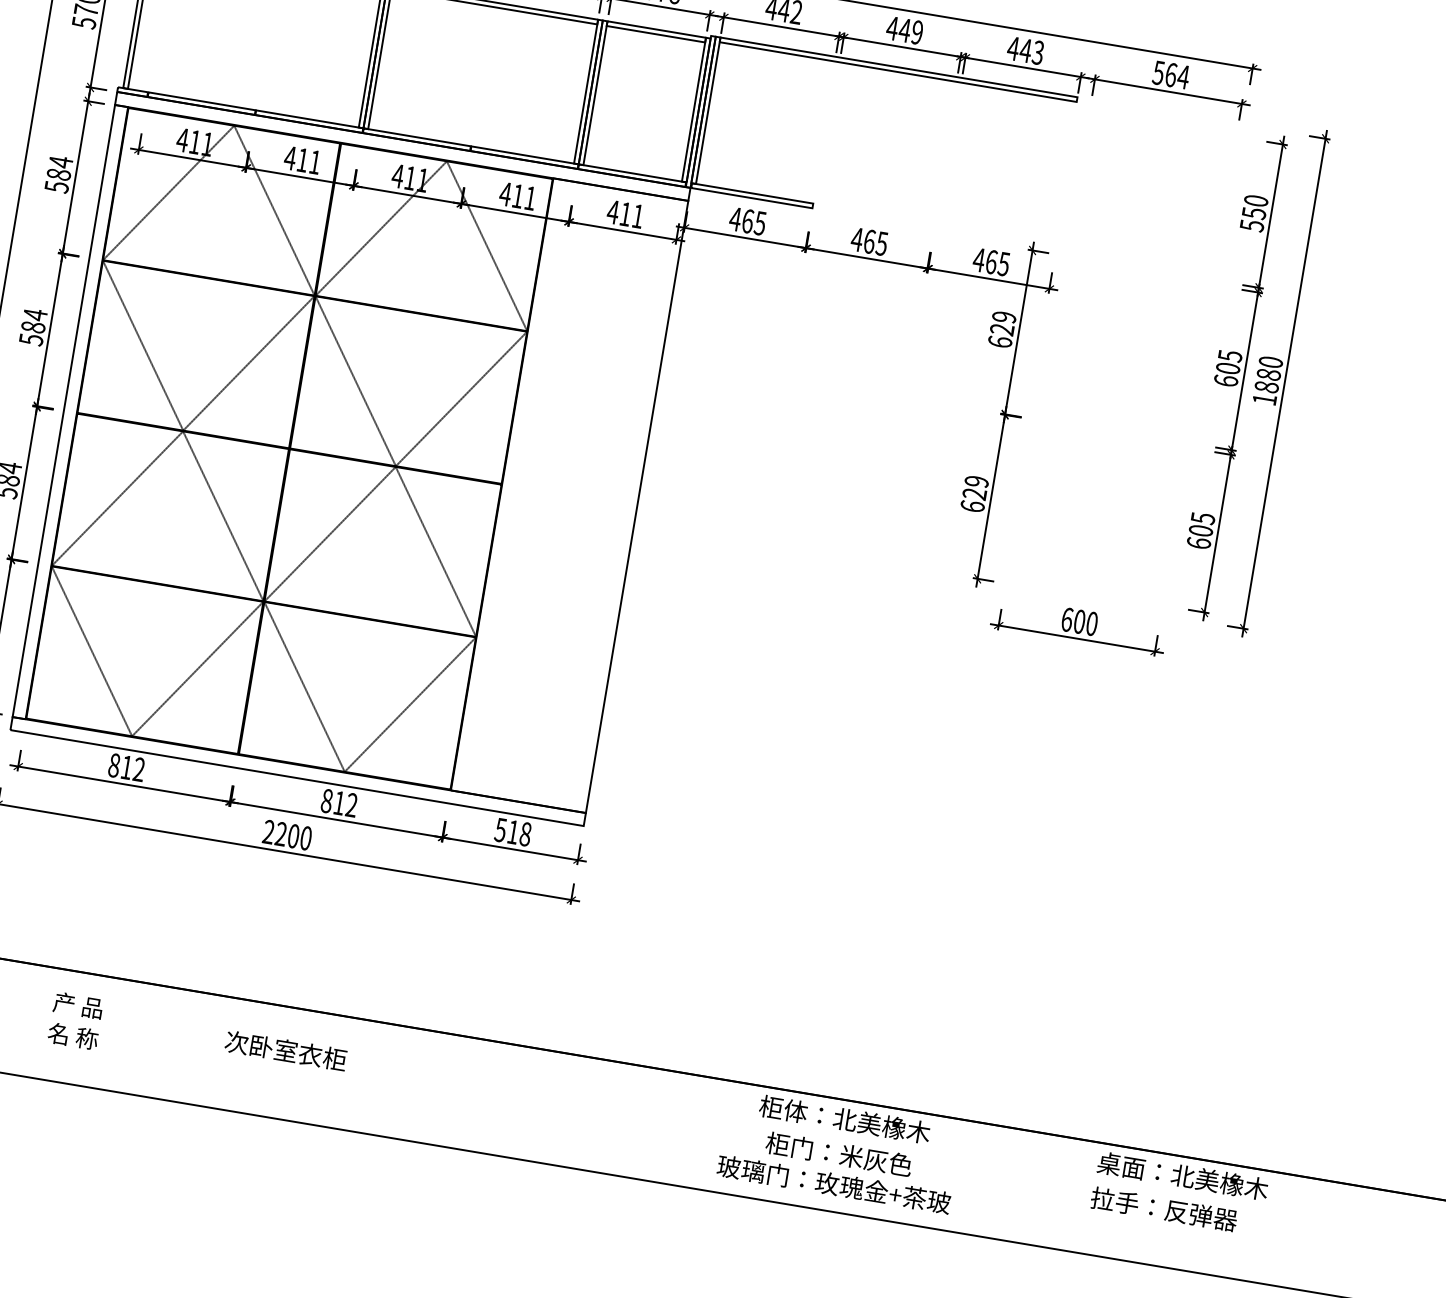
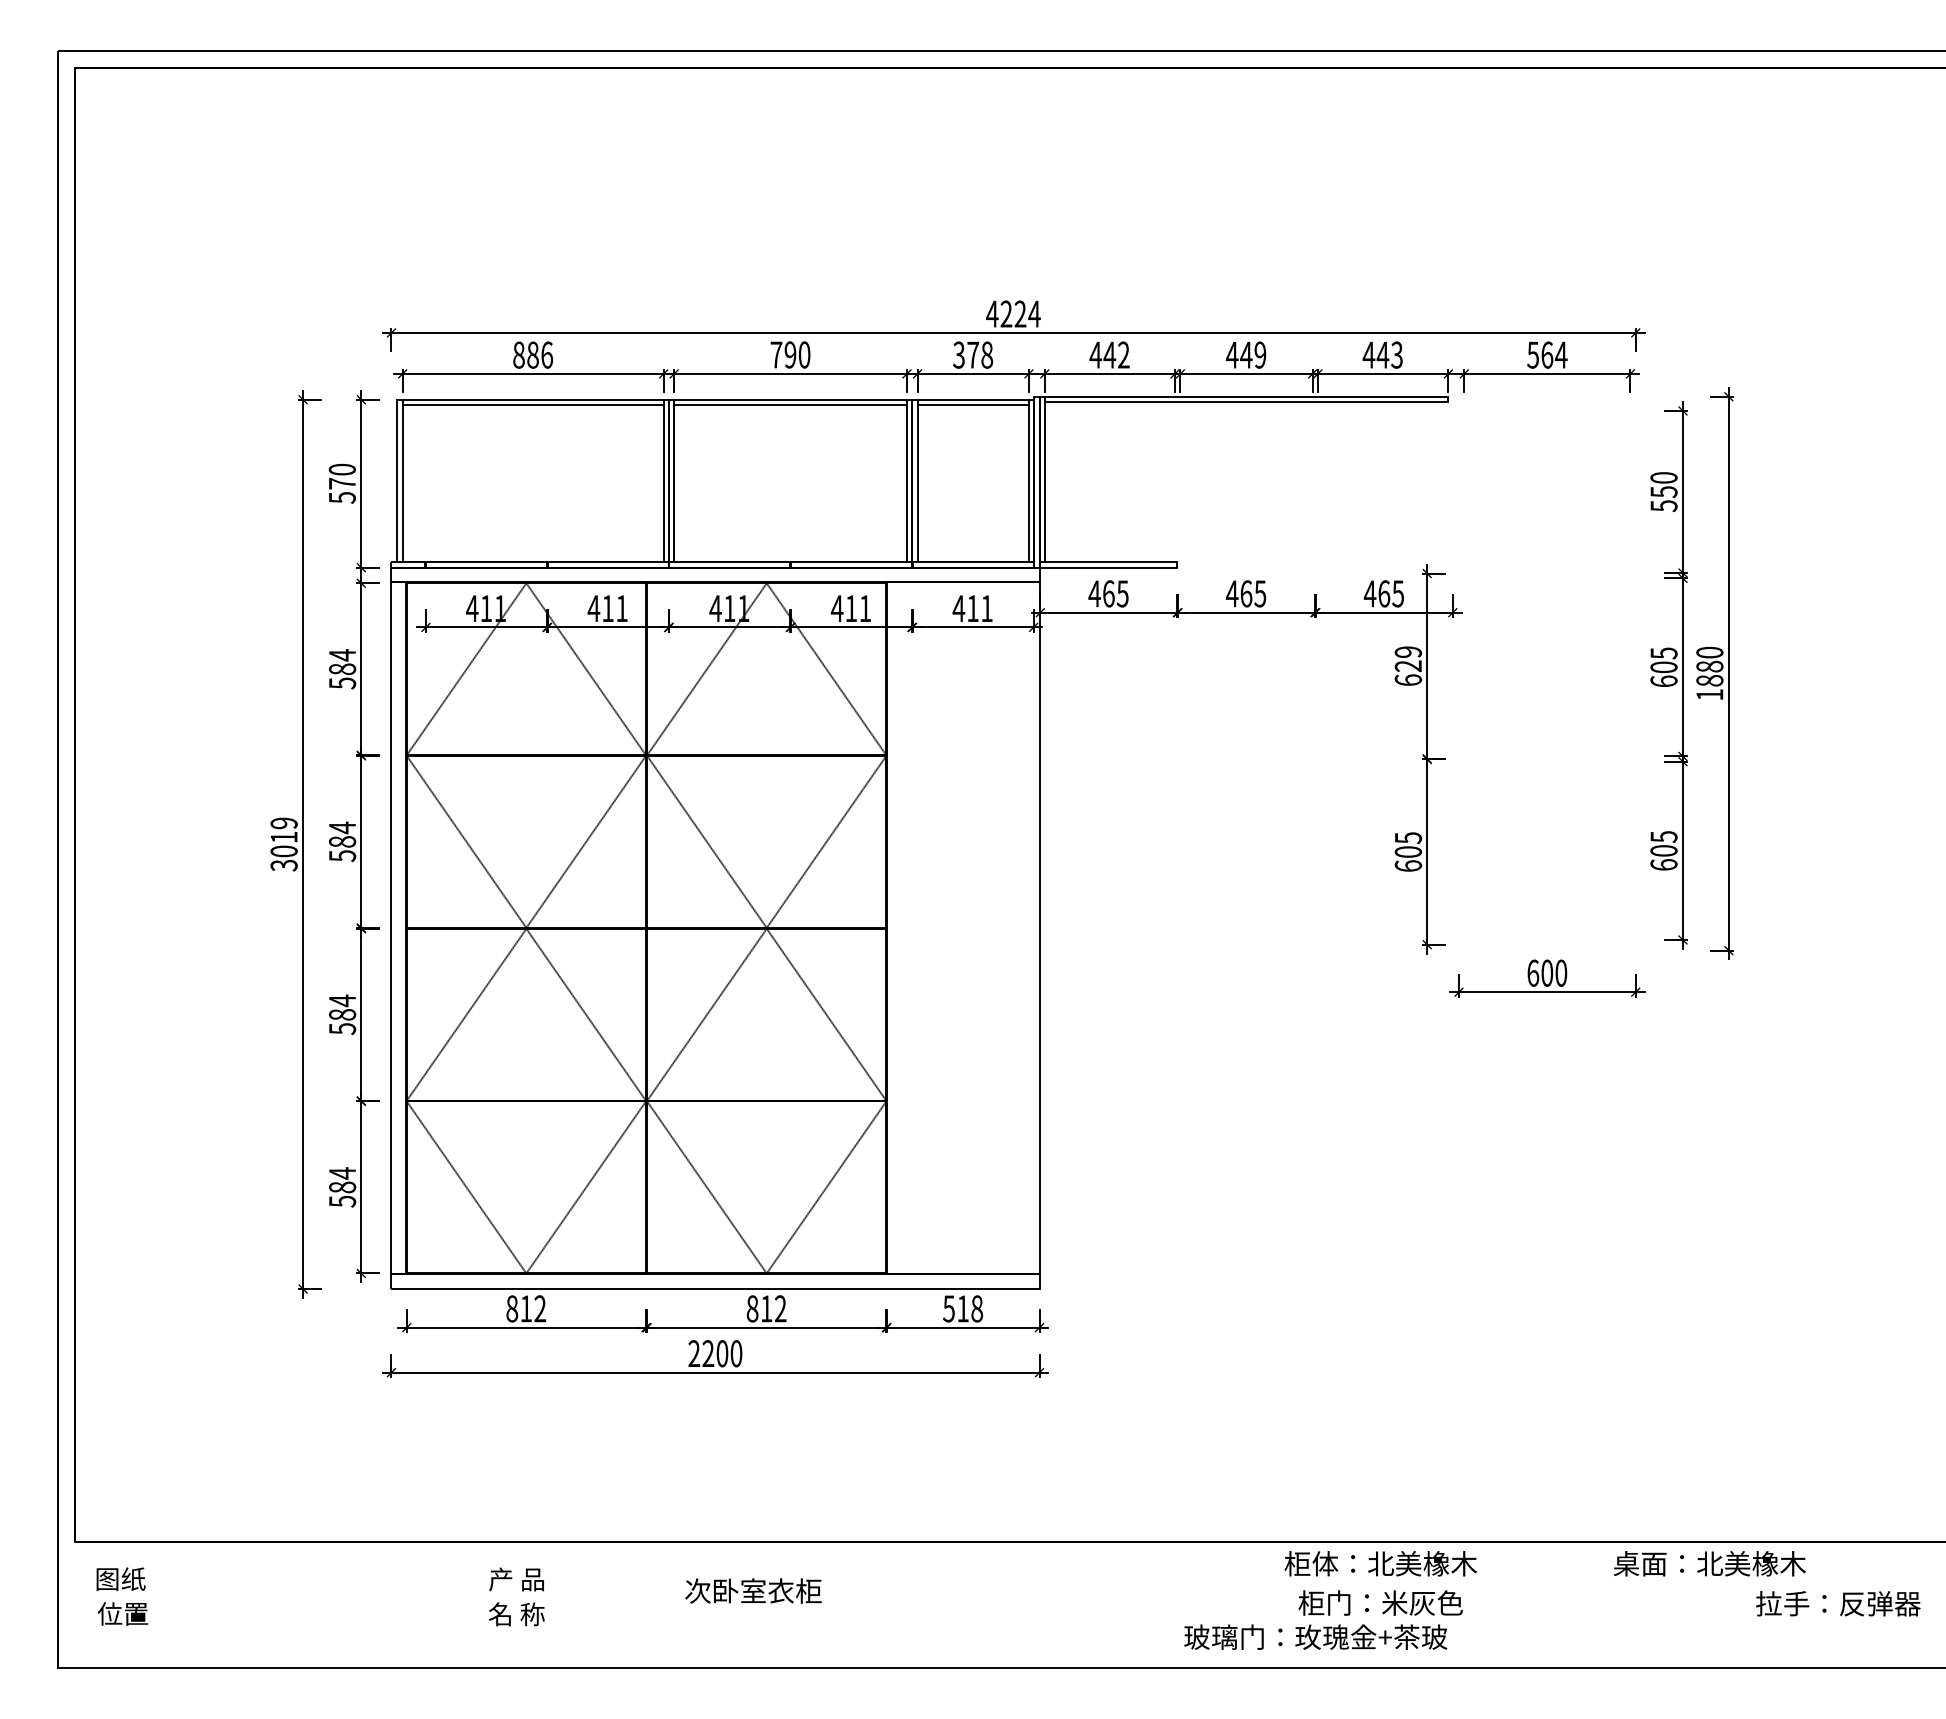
text: (975, 487) -> (1408, 844), 629 -> 605
text: (1182, 1175) -> (1709, 1563), moved
text: (833, 1183) -> (1315, 1636), moved
text: (1164, 1209) -> (1838, 1603), moved

